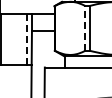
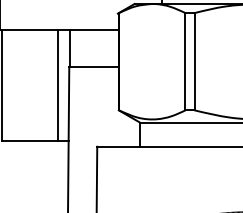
line: (85, 27) -> (185, 59), dashed -> solid
line: (26, 39) -> (57, 85), dashed -> solid

